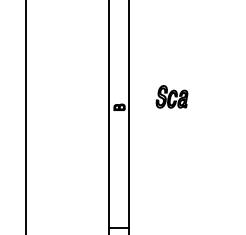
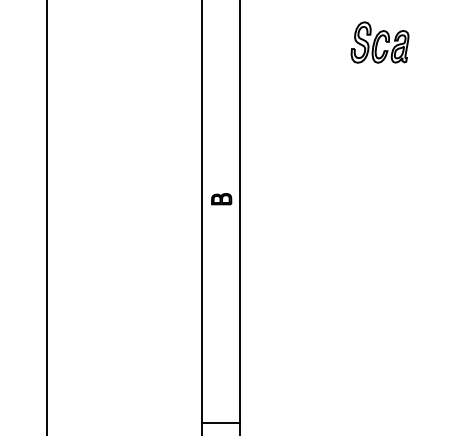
part: (171, 96) -> (379, 41), moved

